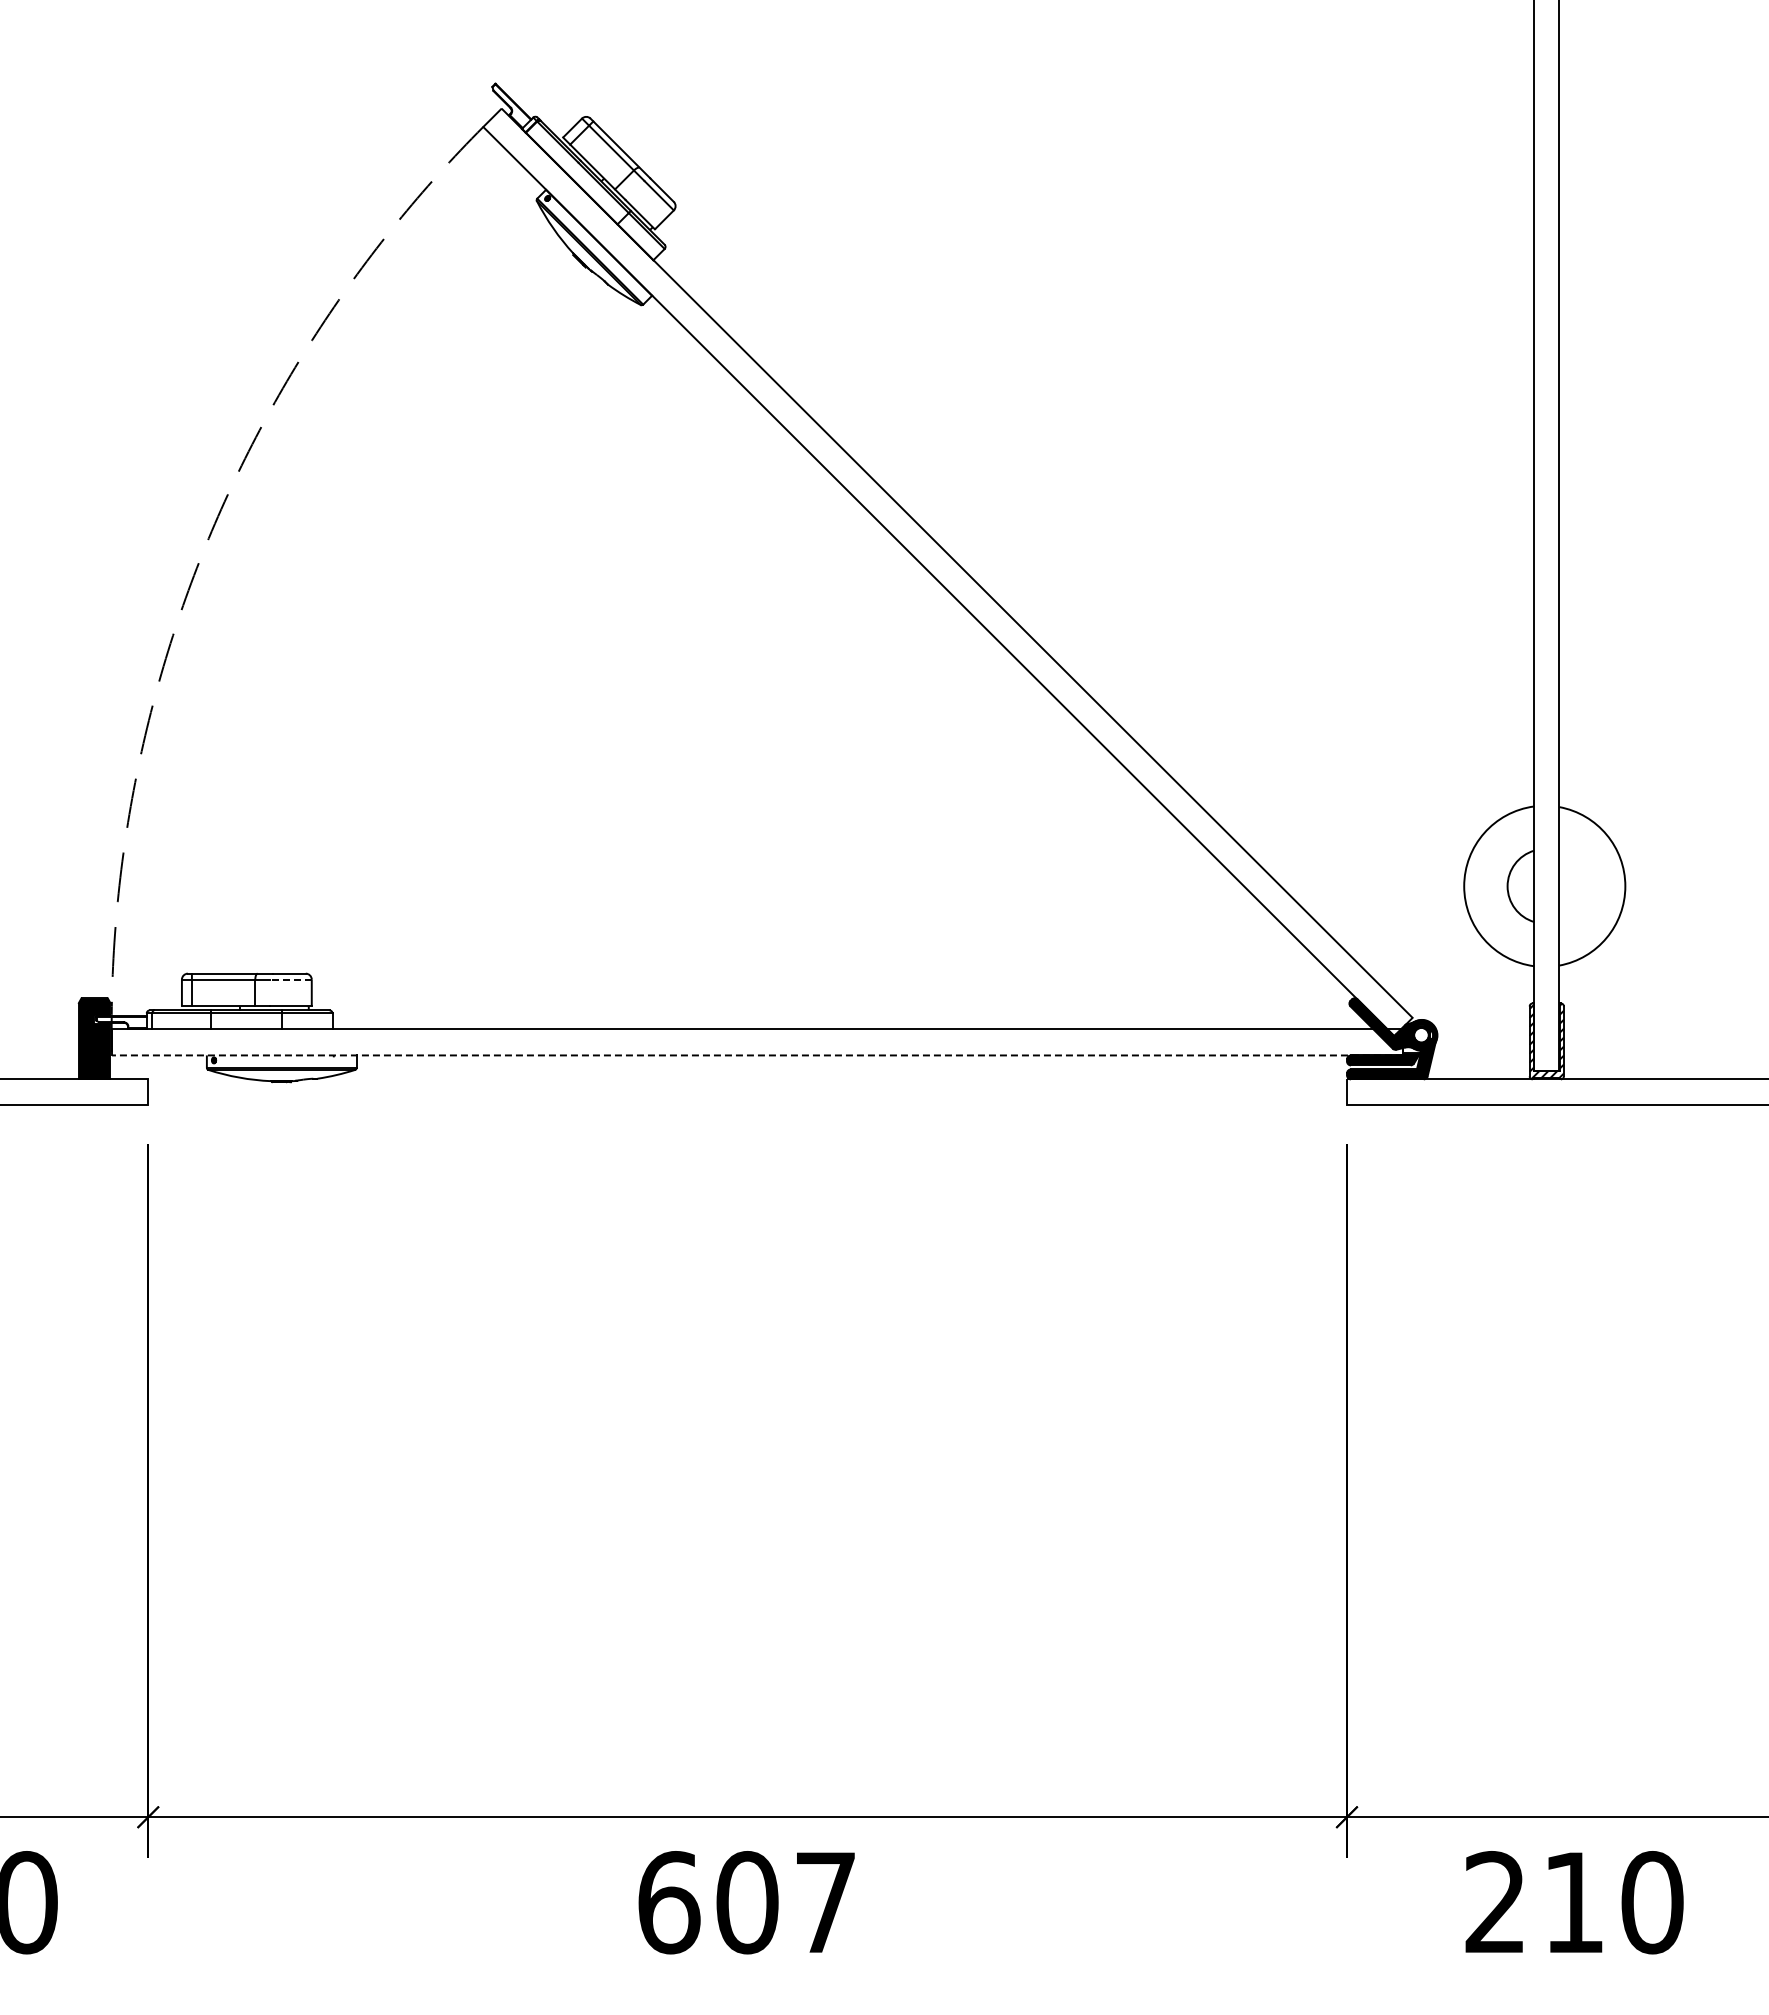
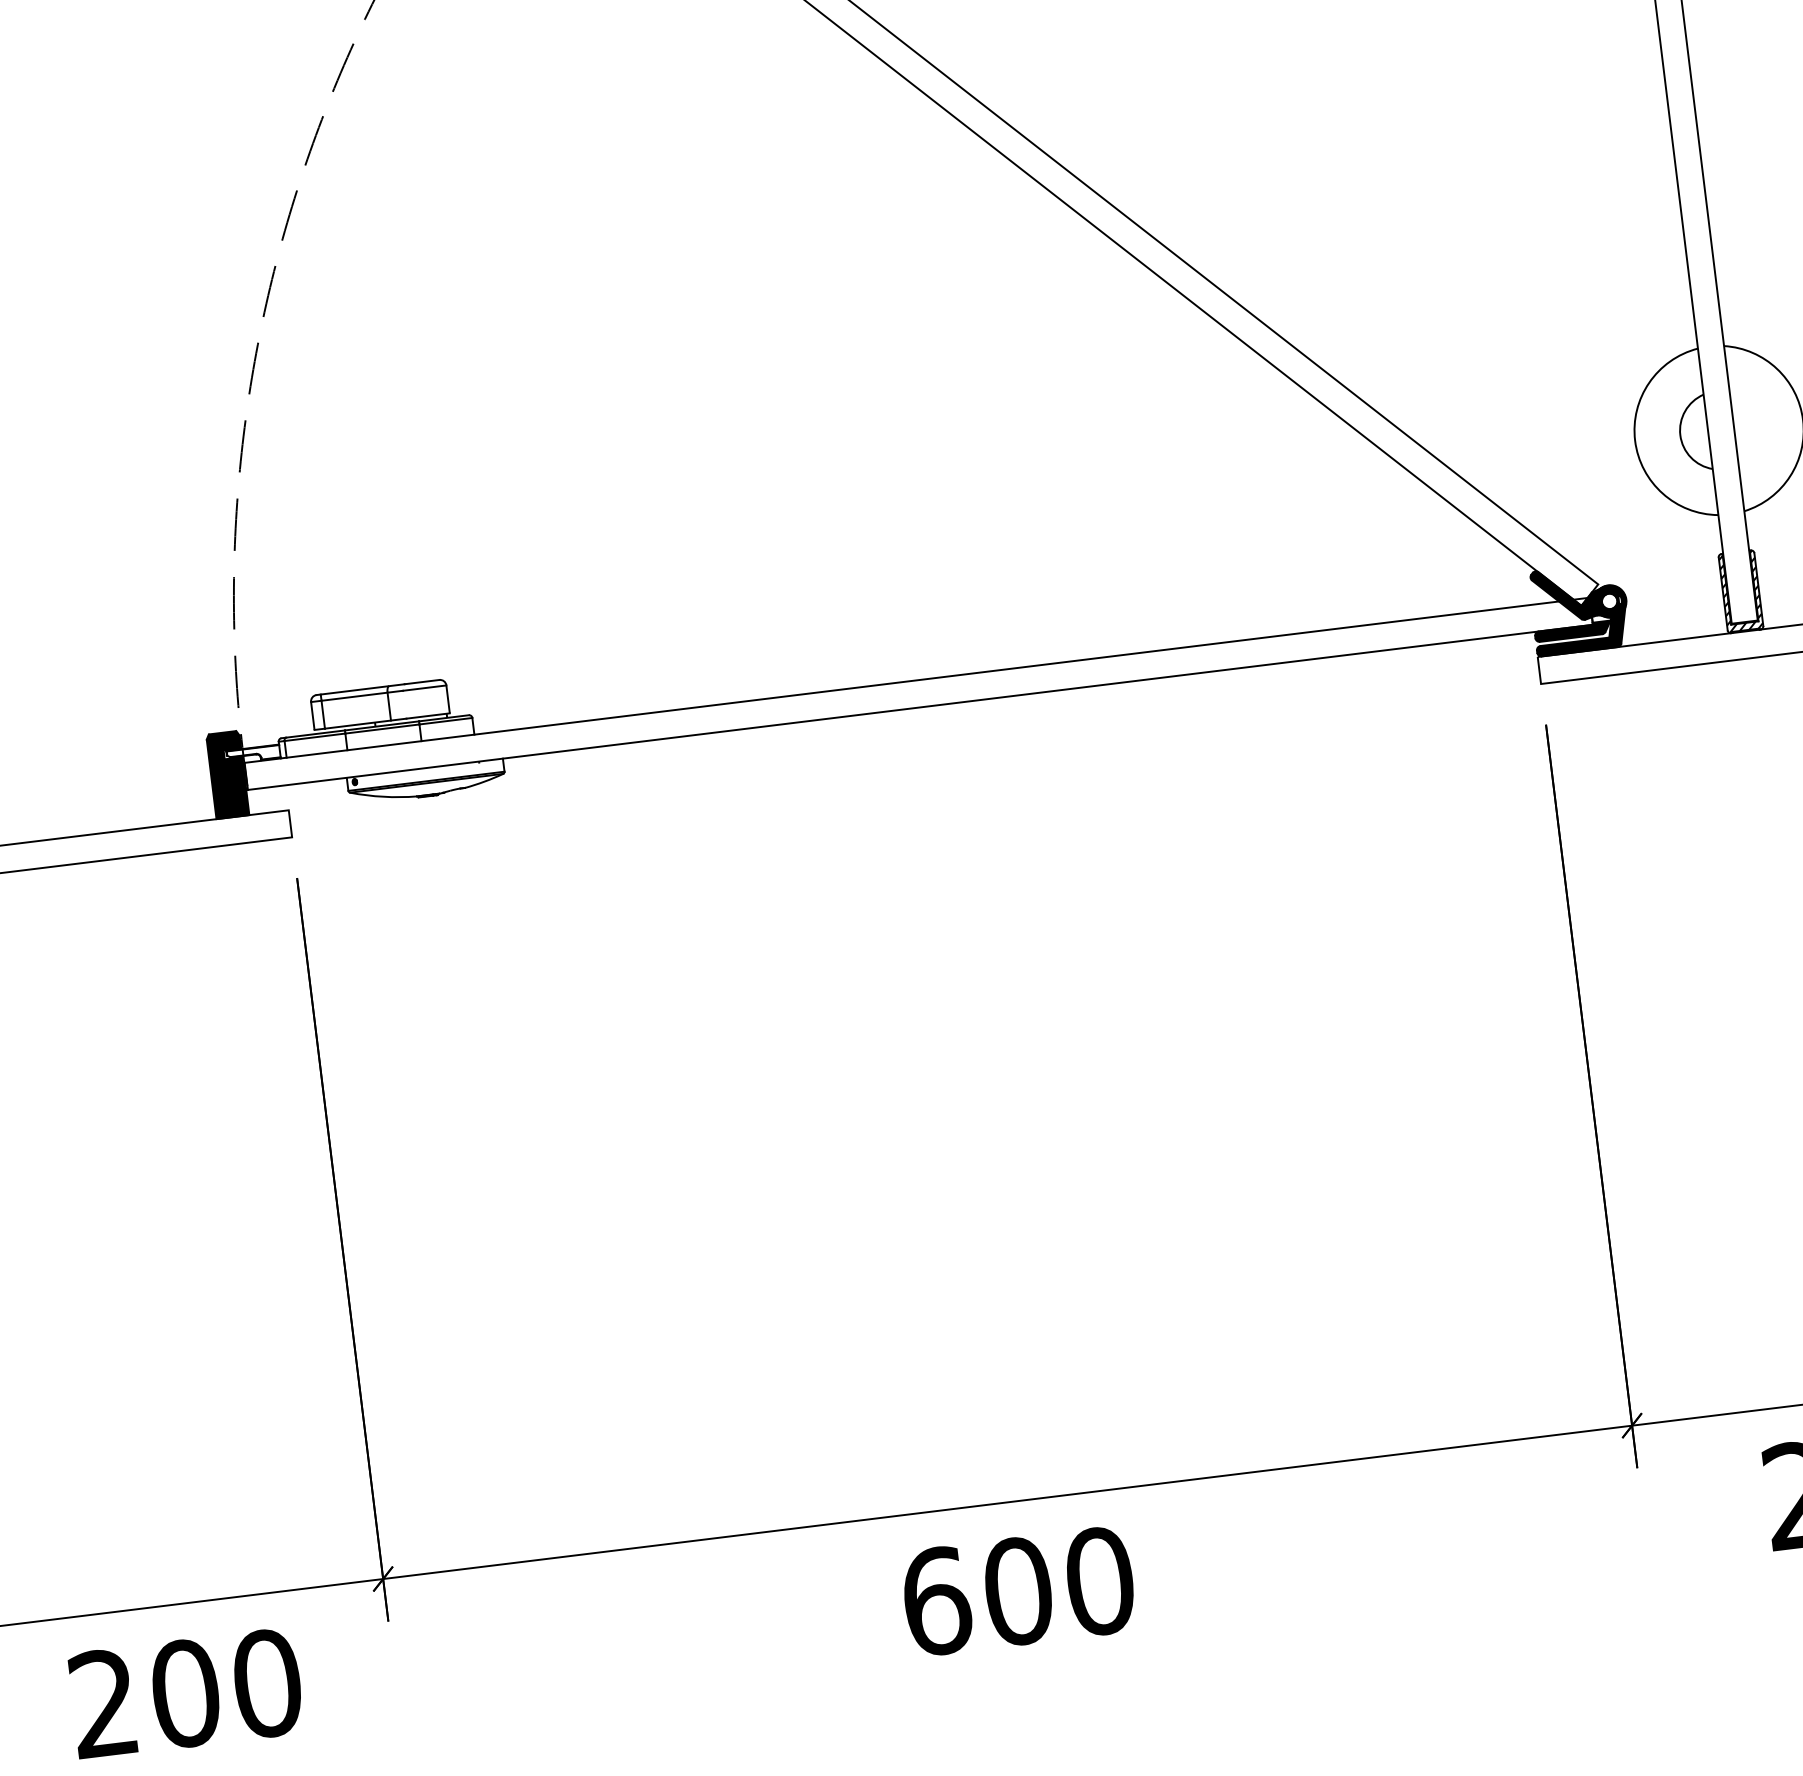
line: (290, 979) -> (424, 688), dashed -> solid
line: (756, 1055) -> (919, 707), dashed -> solid
text: (826, 1902) -> (1100, 1581), 607 -> 600

